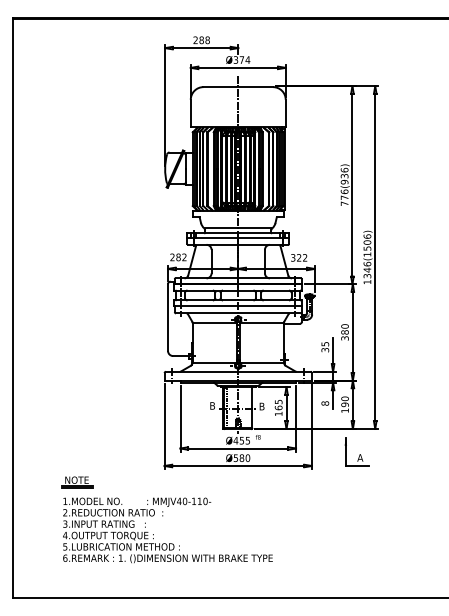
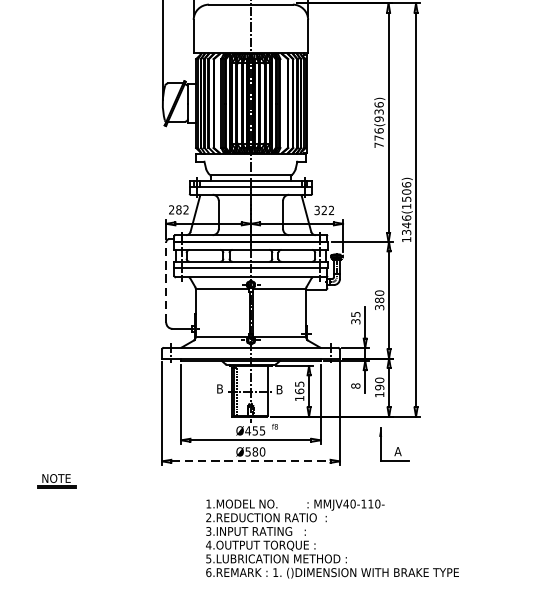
line: (168, 317) -> (166, 282), solid -> dashed
line: (238, 465) -> (251, 460), solid -> dashed
text: (167, 530) -> (331, 539), moved

